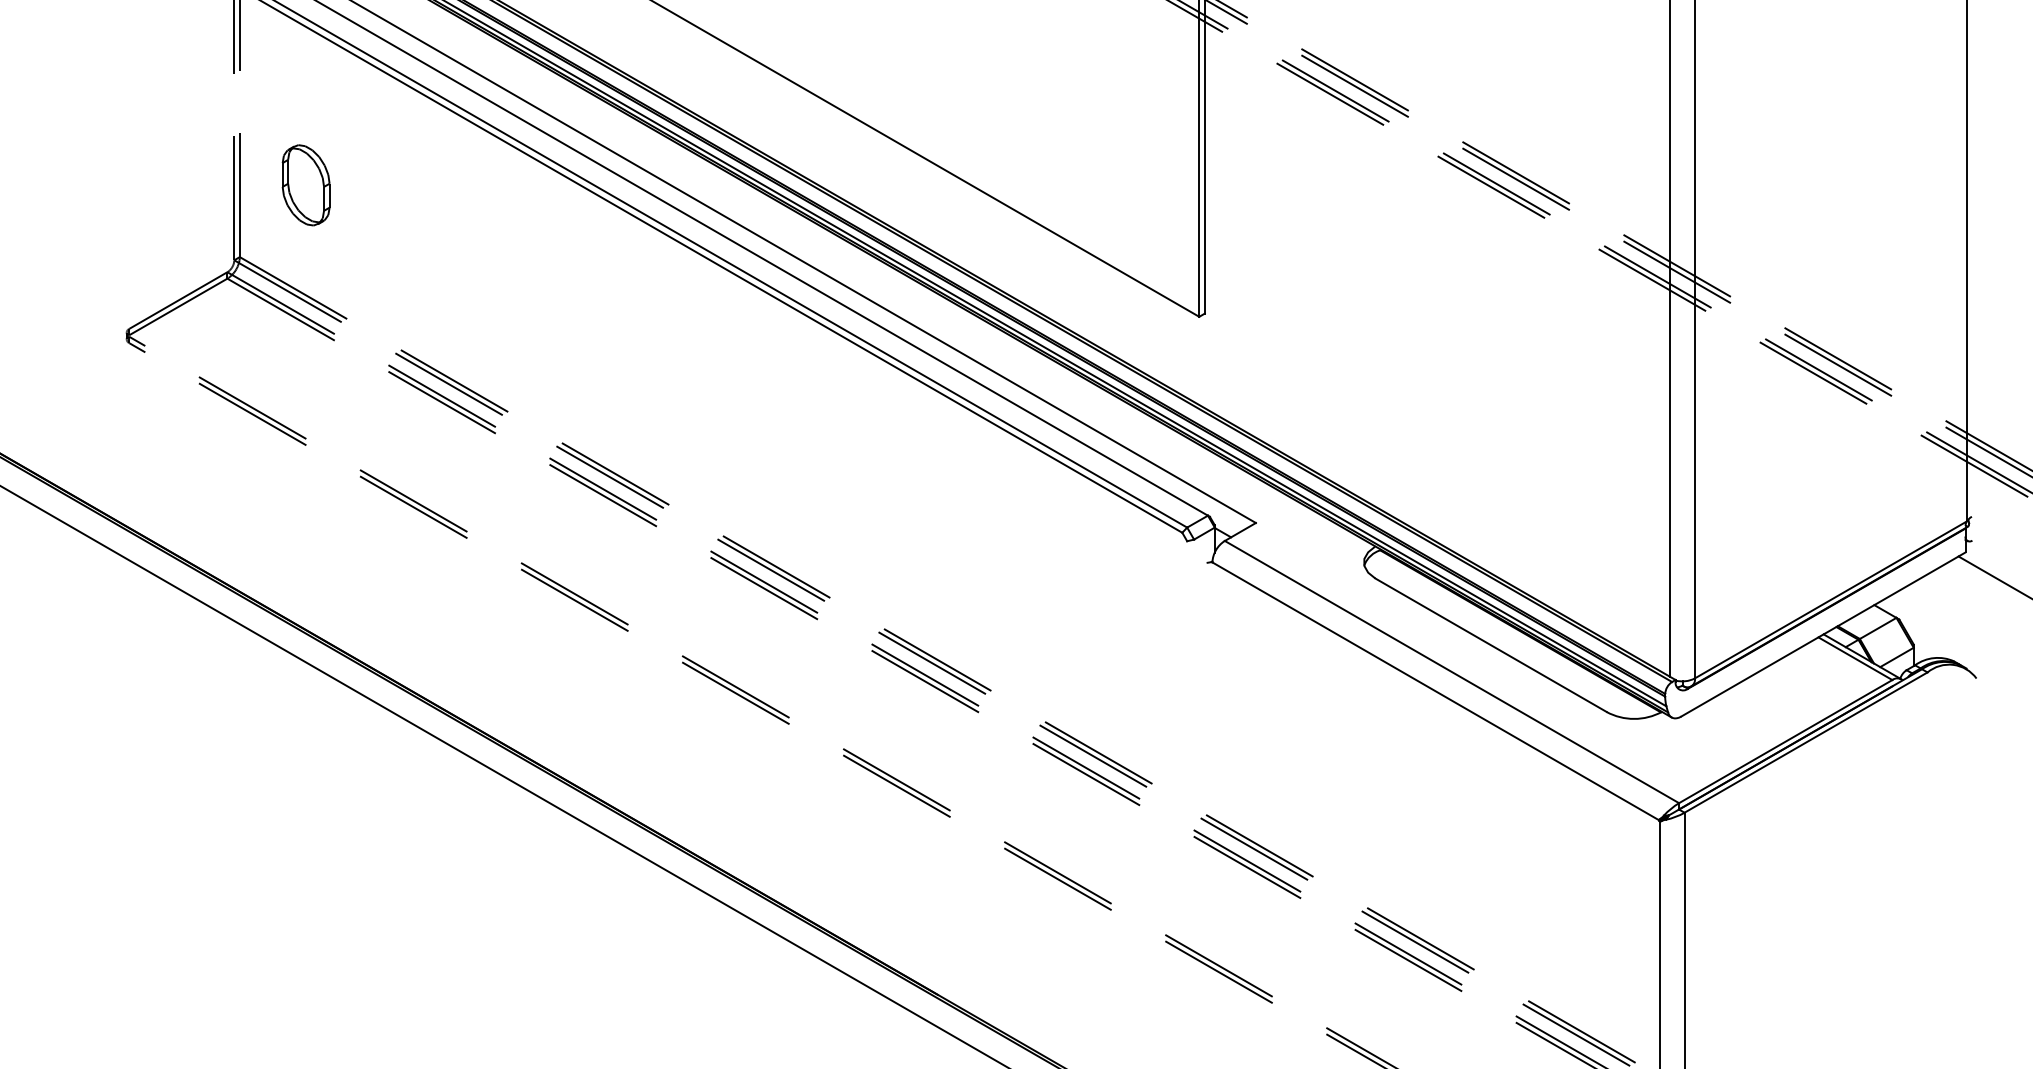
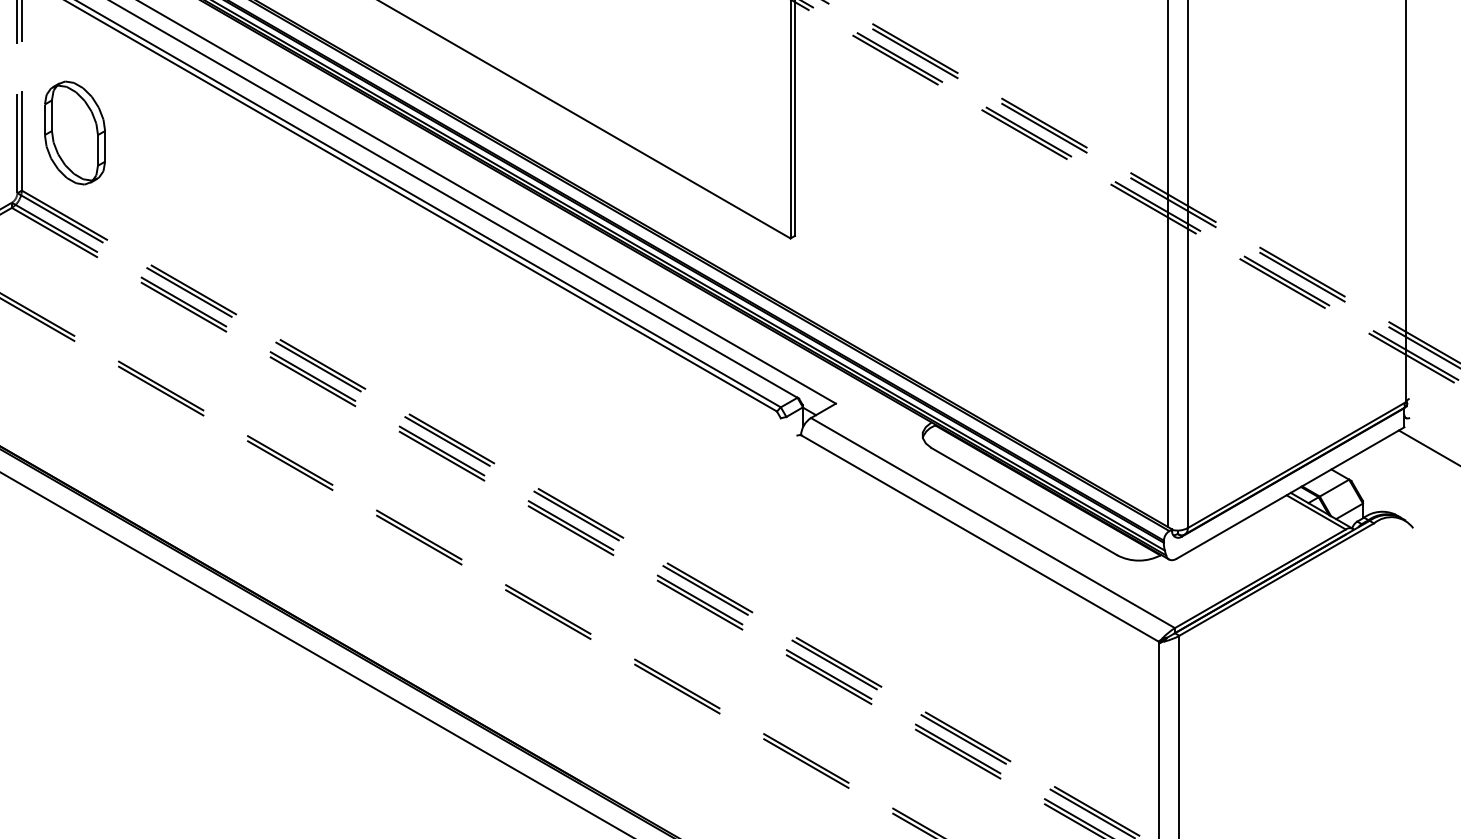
part: (305, 185) -> (74, 133), size x1.6

